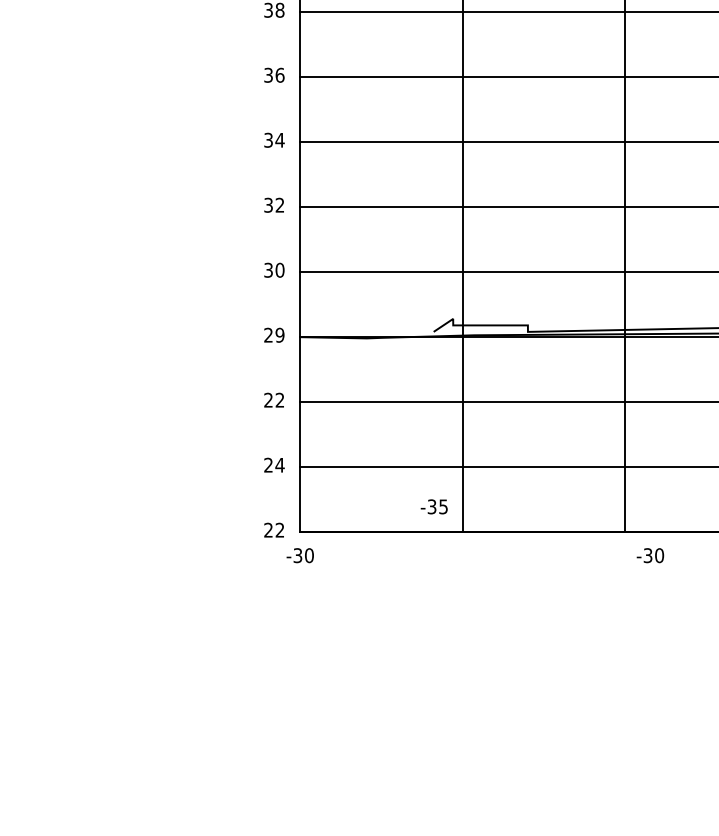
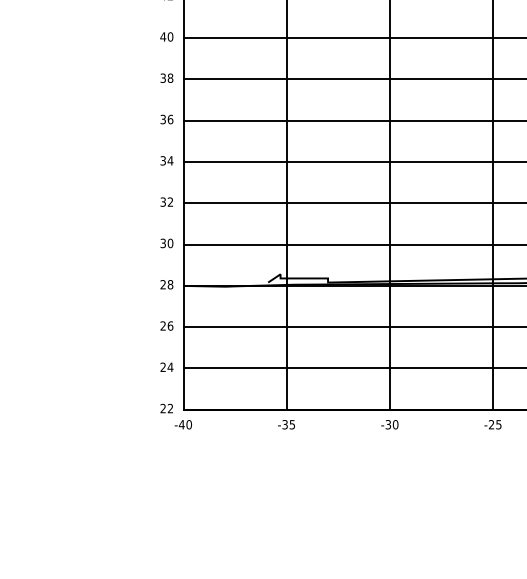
text: (279, 334) -> (170, 284), 29 -> 28
text: (279, 399) -> (170, 325), 22 -> 26
text: (434, 506) -> (286, 424), moved
text: (297, 555) -> (181, 424), -30 -> -40
text: (649, 555) -> (389, 424), moved

